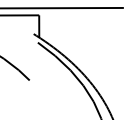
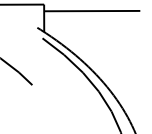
line: (77, 20) -> (91, 10), added

